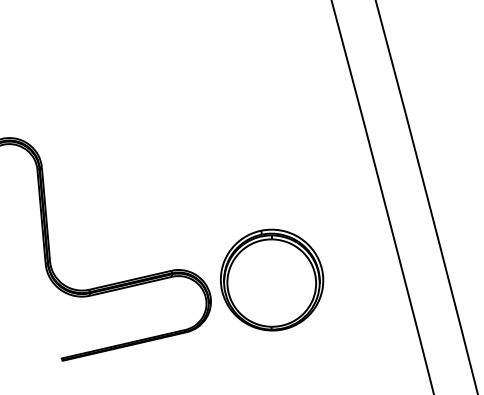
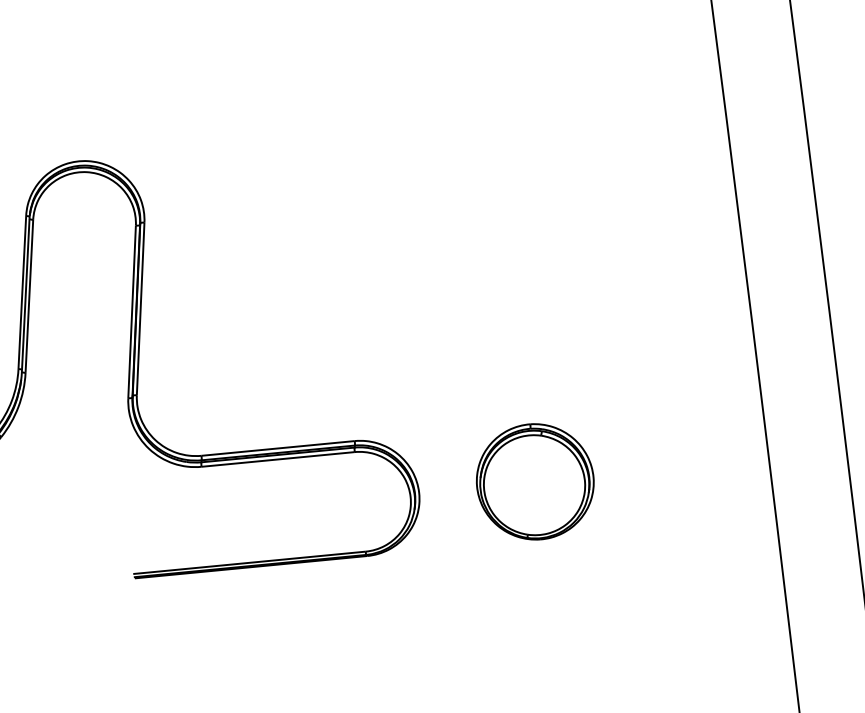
part: (272, 279) -> (535, 480), size x0.62

